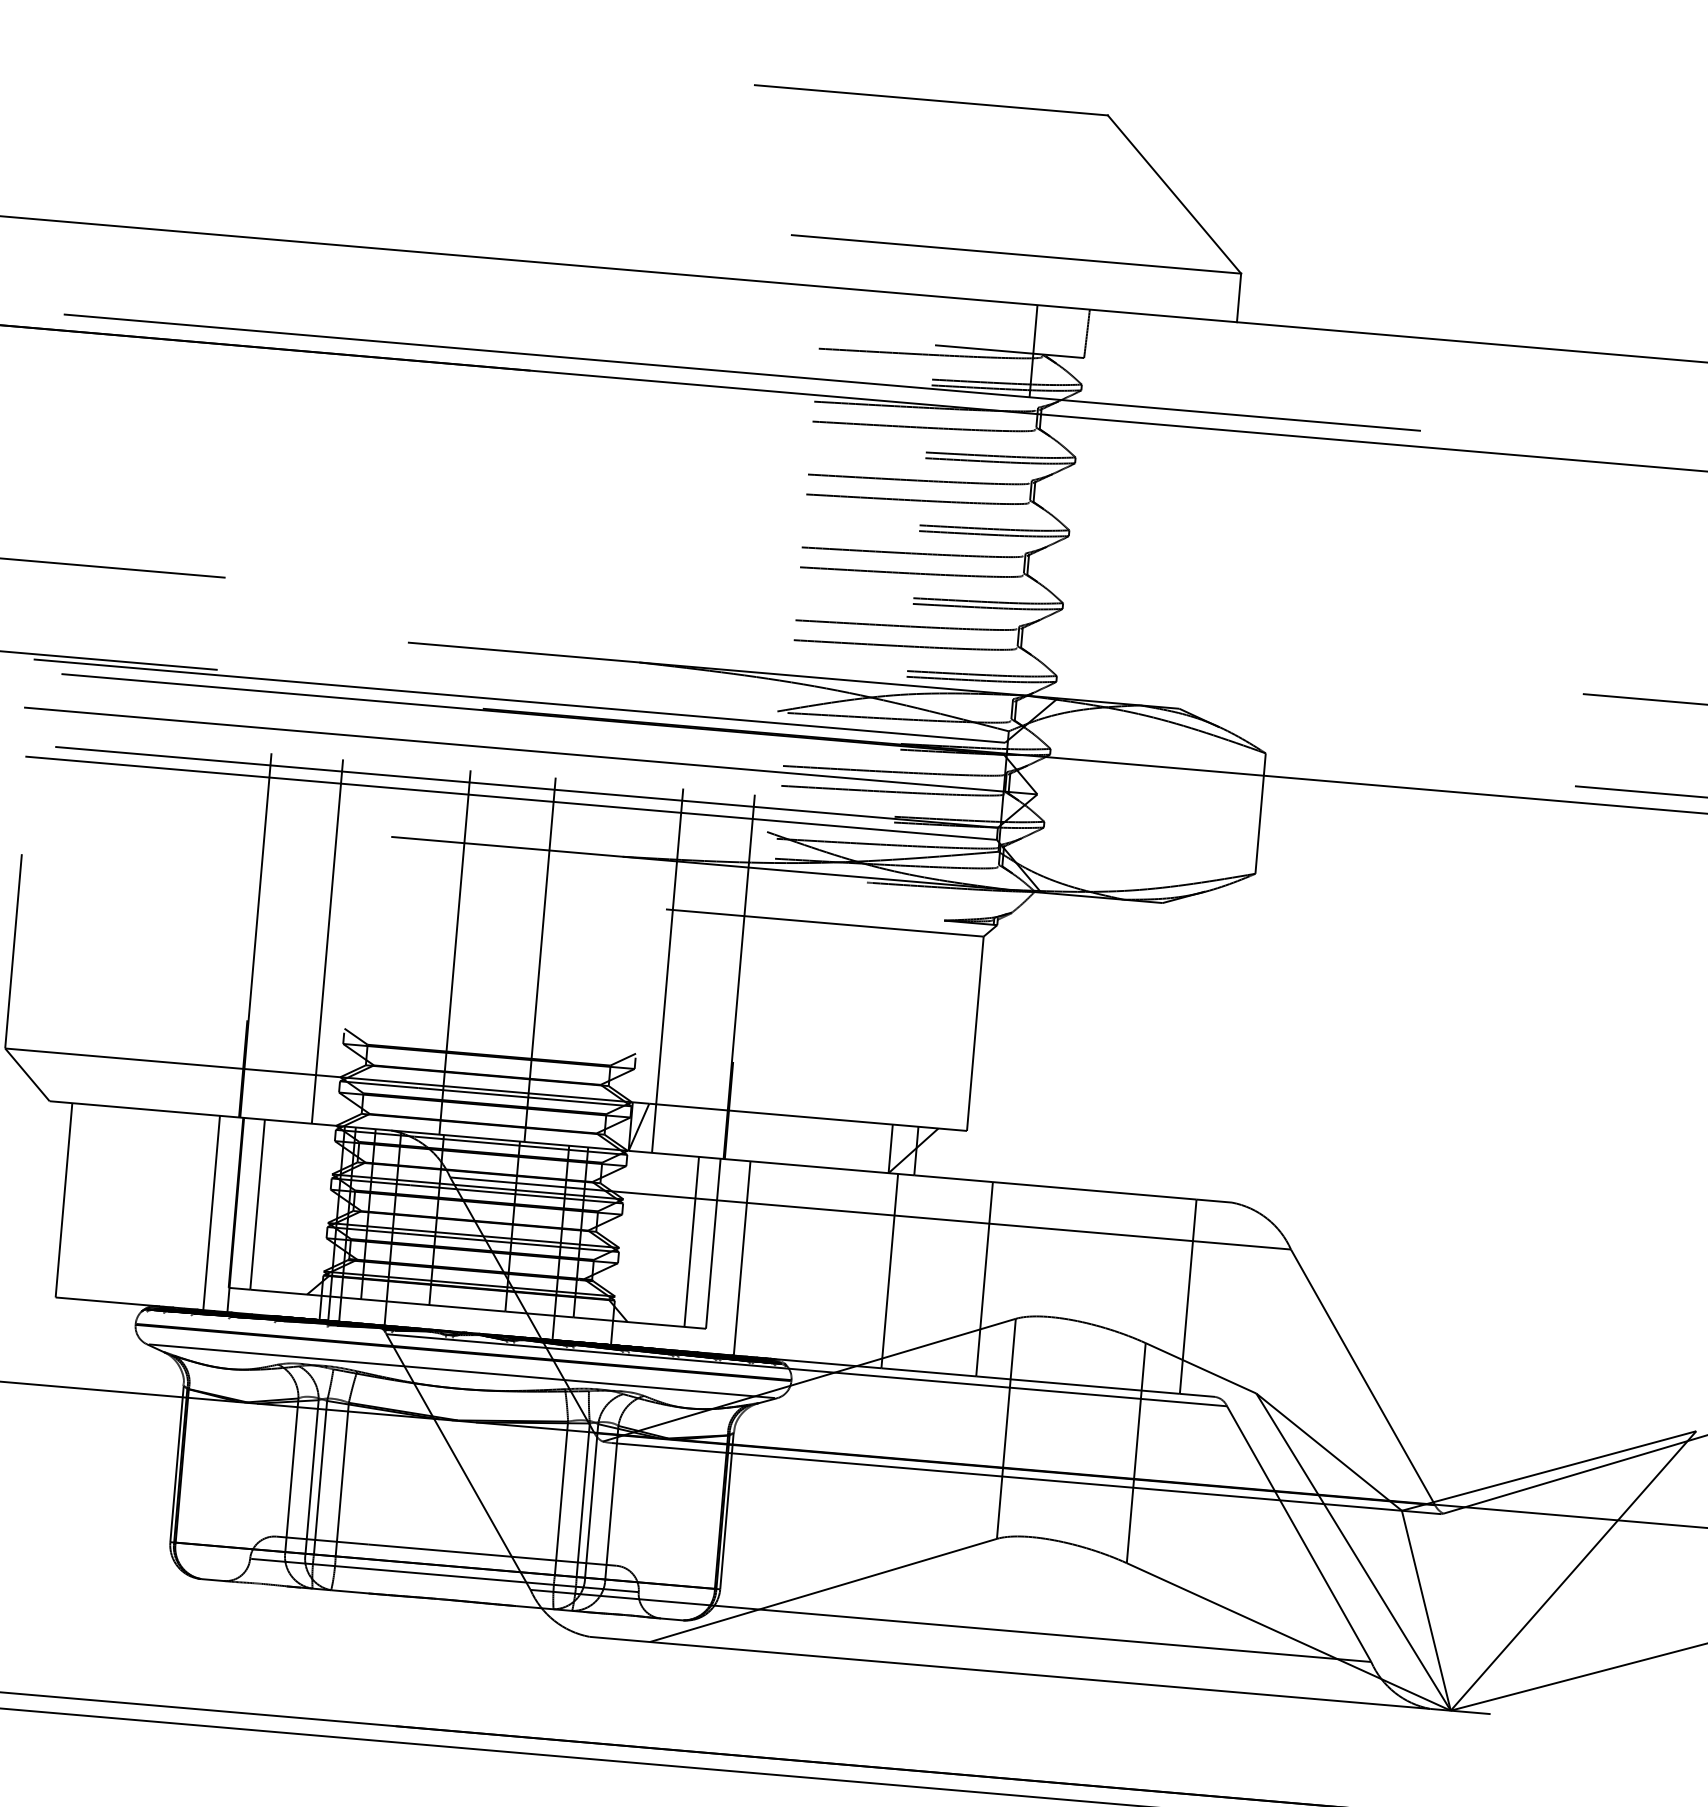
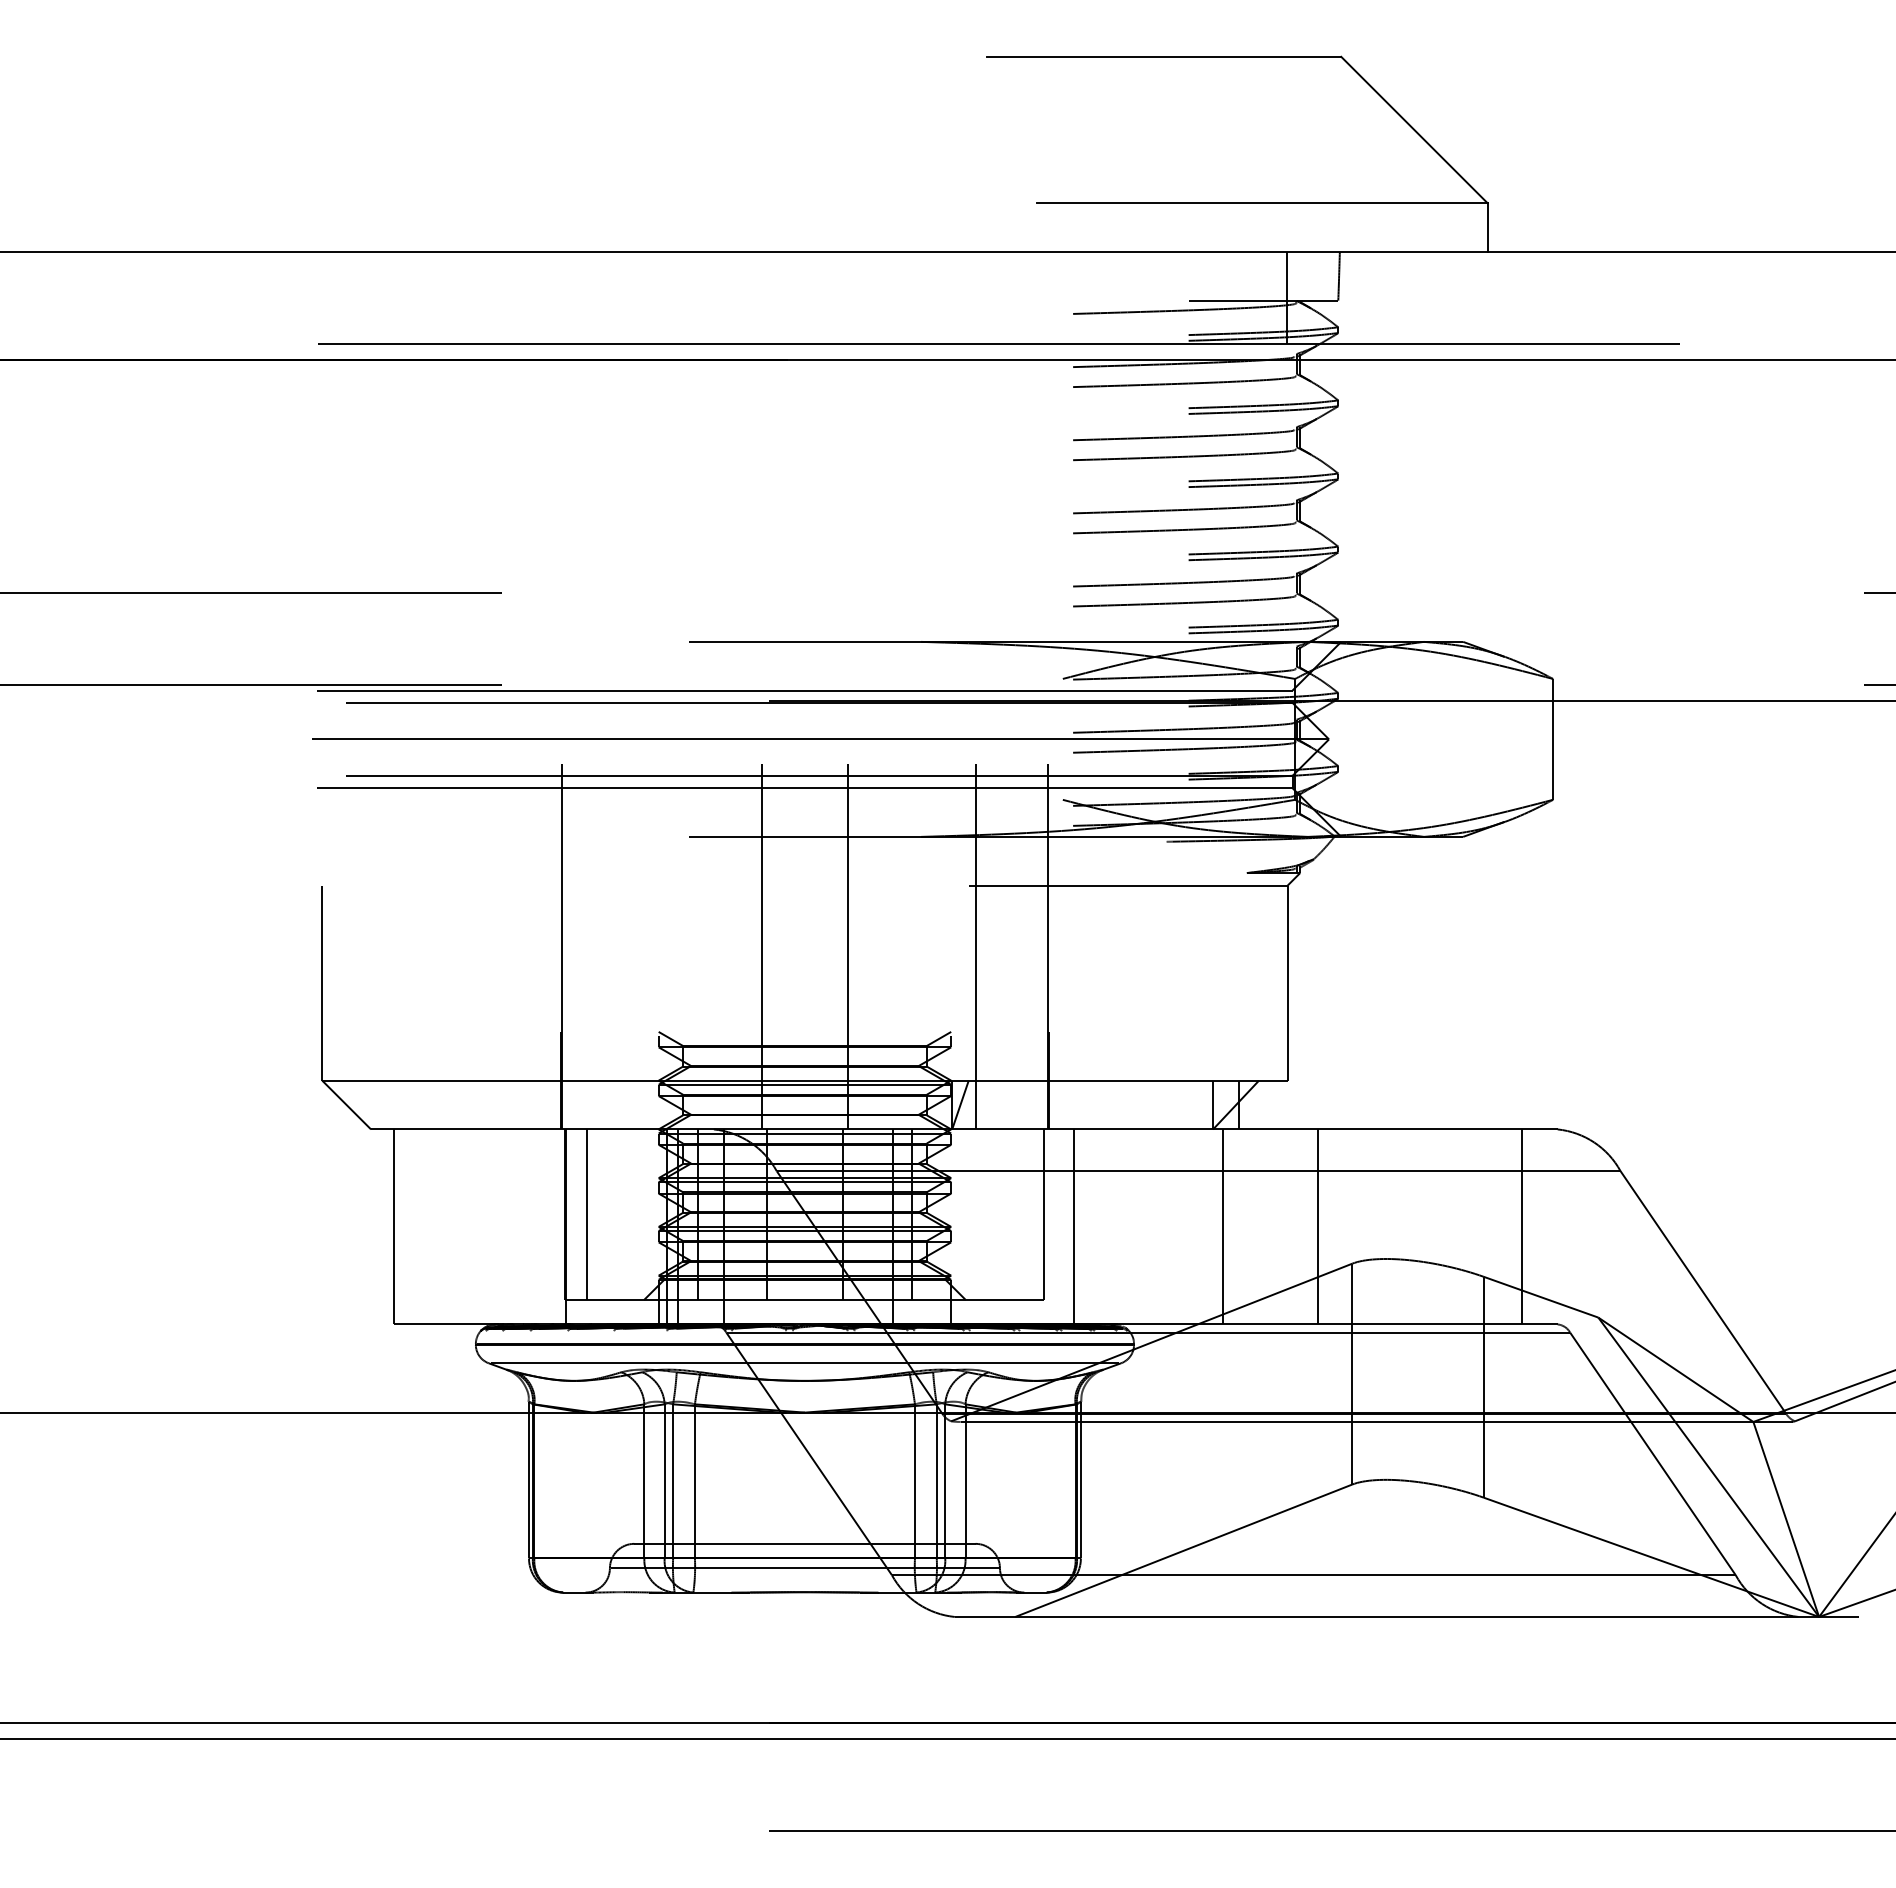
line: (327, 941) -> (634, 946), removed
line: (212, 1212) -> (542, 1226), removed
line: (691, 1241) -> (1022, 1214), removed

